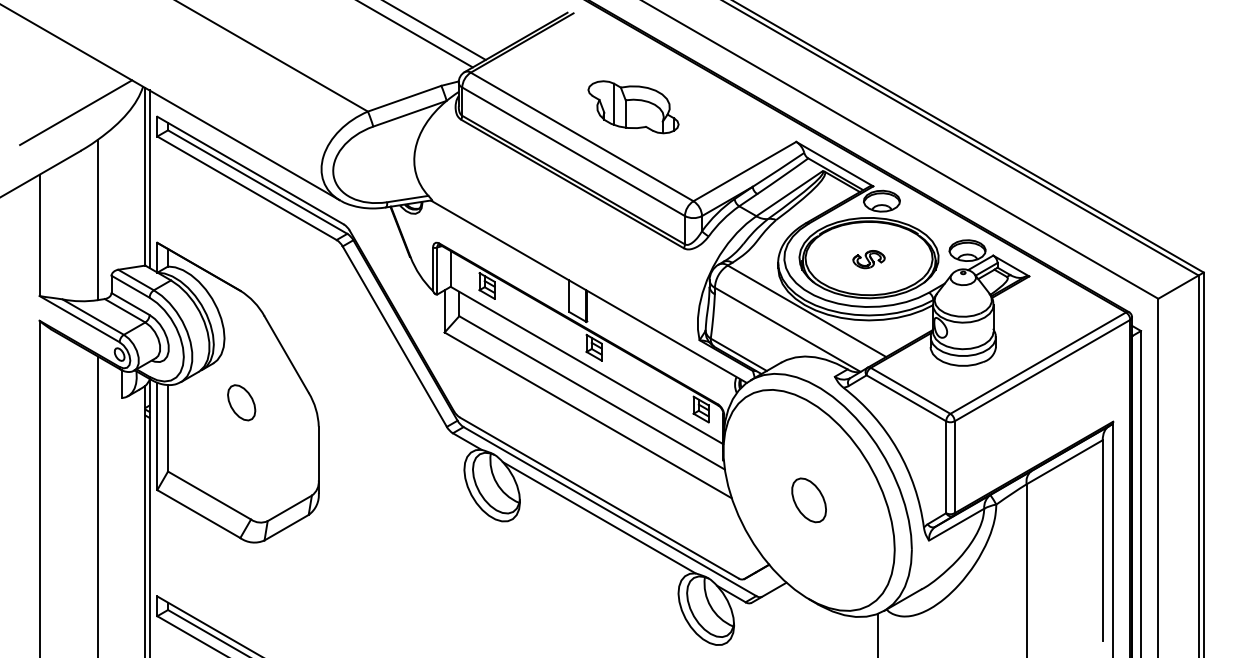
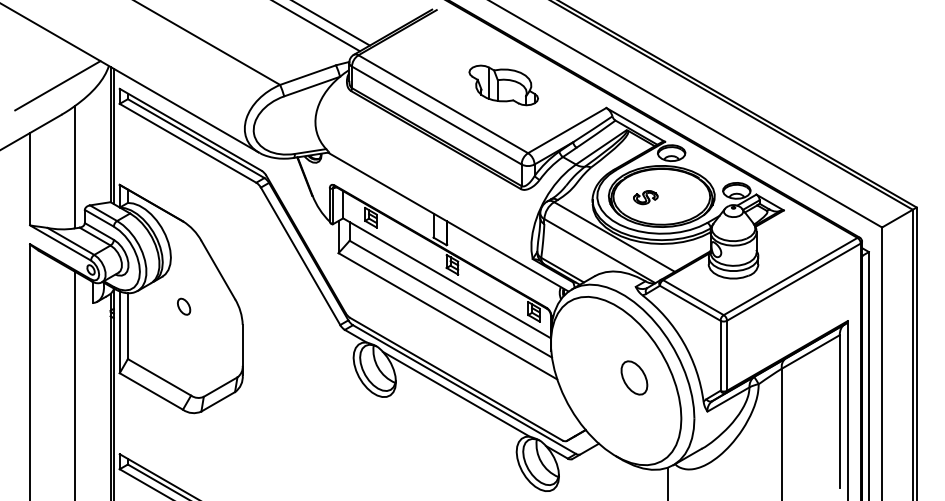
part: (633, 107) -> (503, 85), moved
part: (868, 259) -> (645, 197), moved
part: (241, 402) -> (183, 306), size x0.6
part: (808, 500) -> (633, 378), moved

